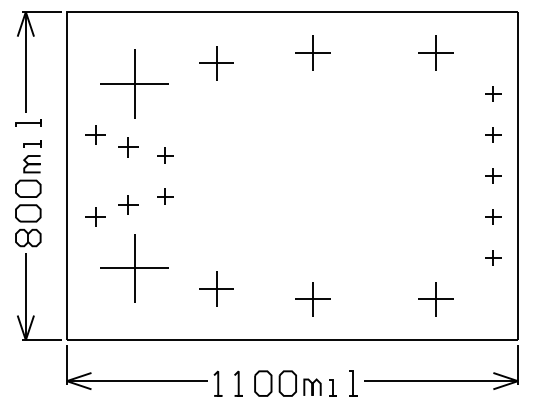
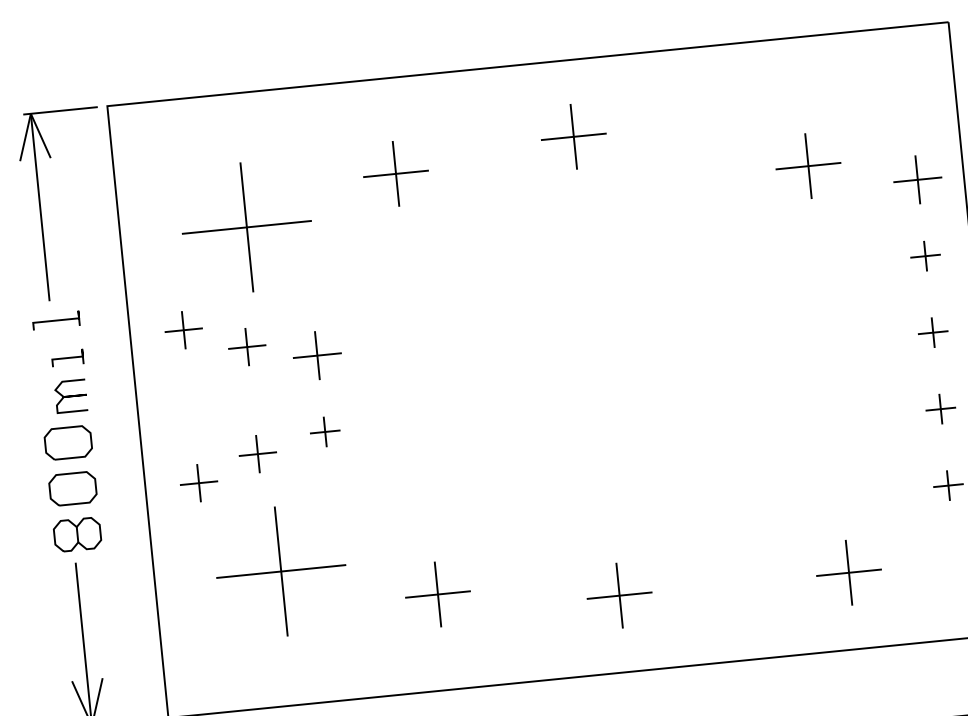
part: (435, 52) -> (807, 165), moved
part: (493, 93) -> (918, 178), size x1.6
part: (165, 155) -> (317, 355), size x1.6

